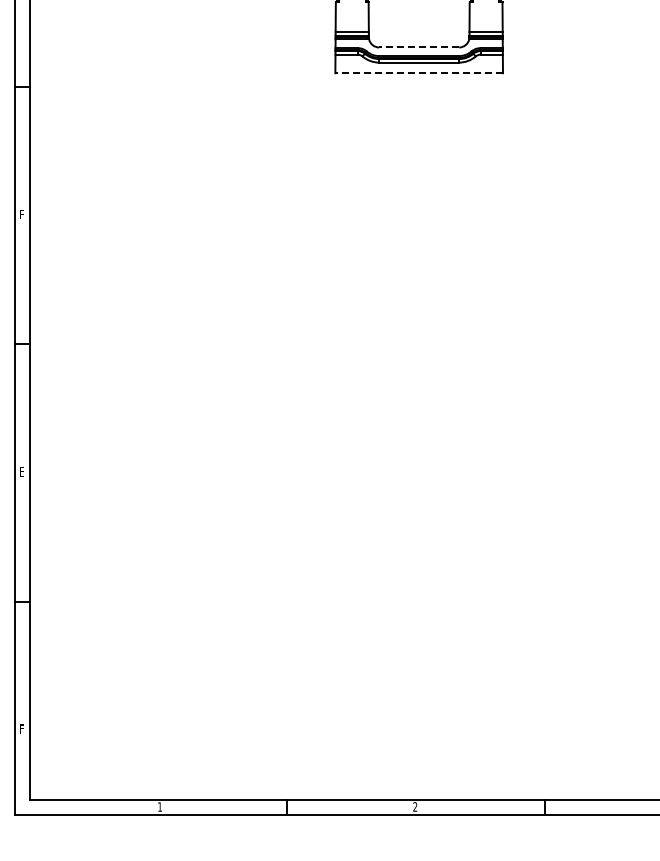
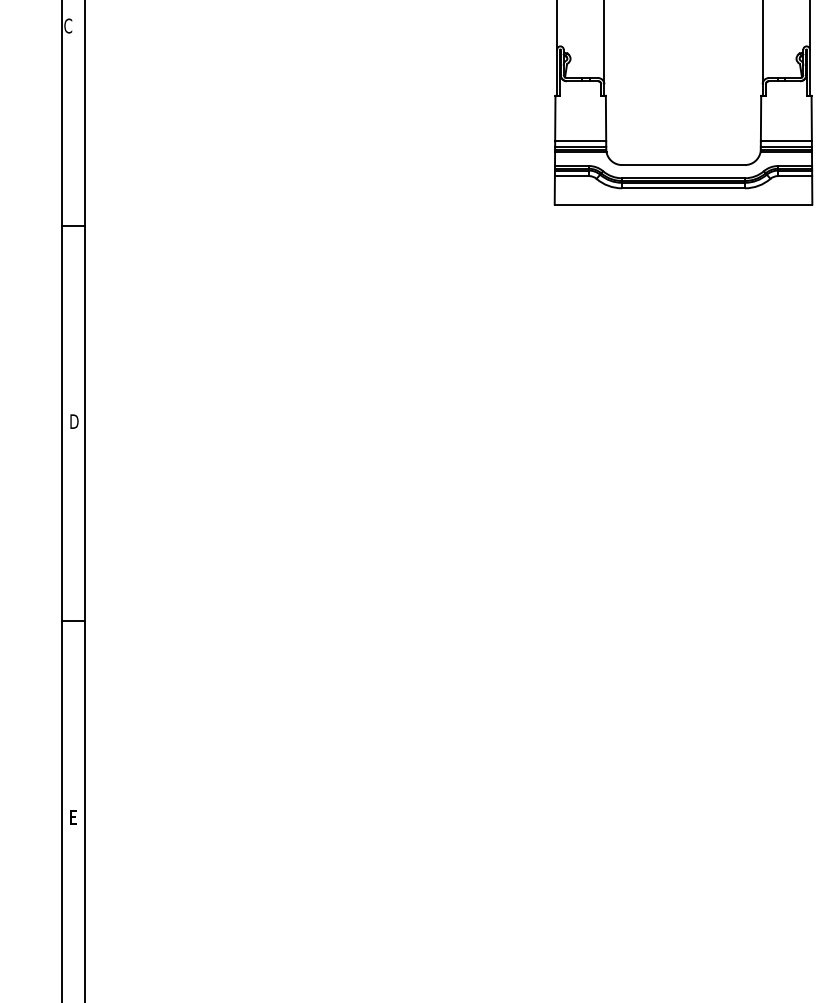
line: (419, 47) -> (684, 165), dashed -> solid
line: (419, 73) -> (684, 205), dashed -> solid
text: (22, 214) -> (73, 421), F -> D

